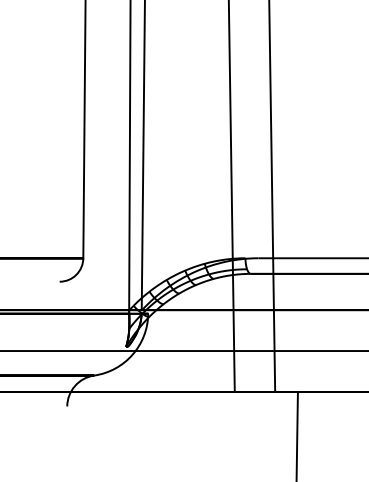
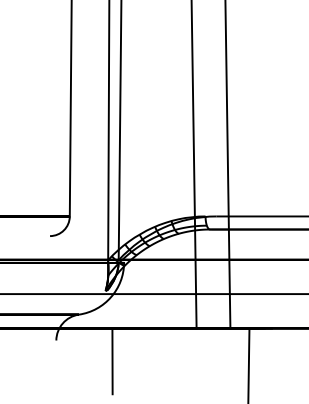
line: (134, 430) -> (112, 360), added

